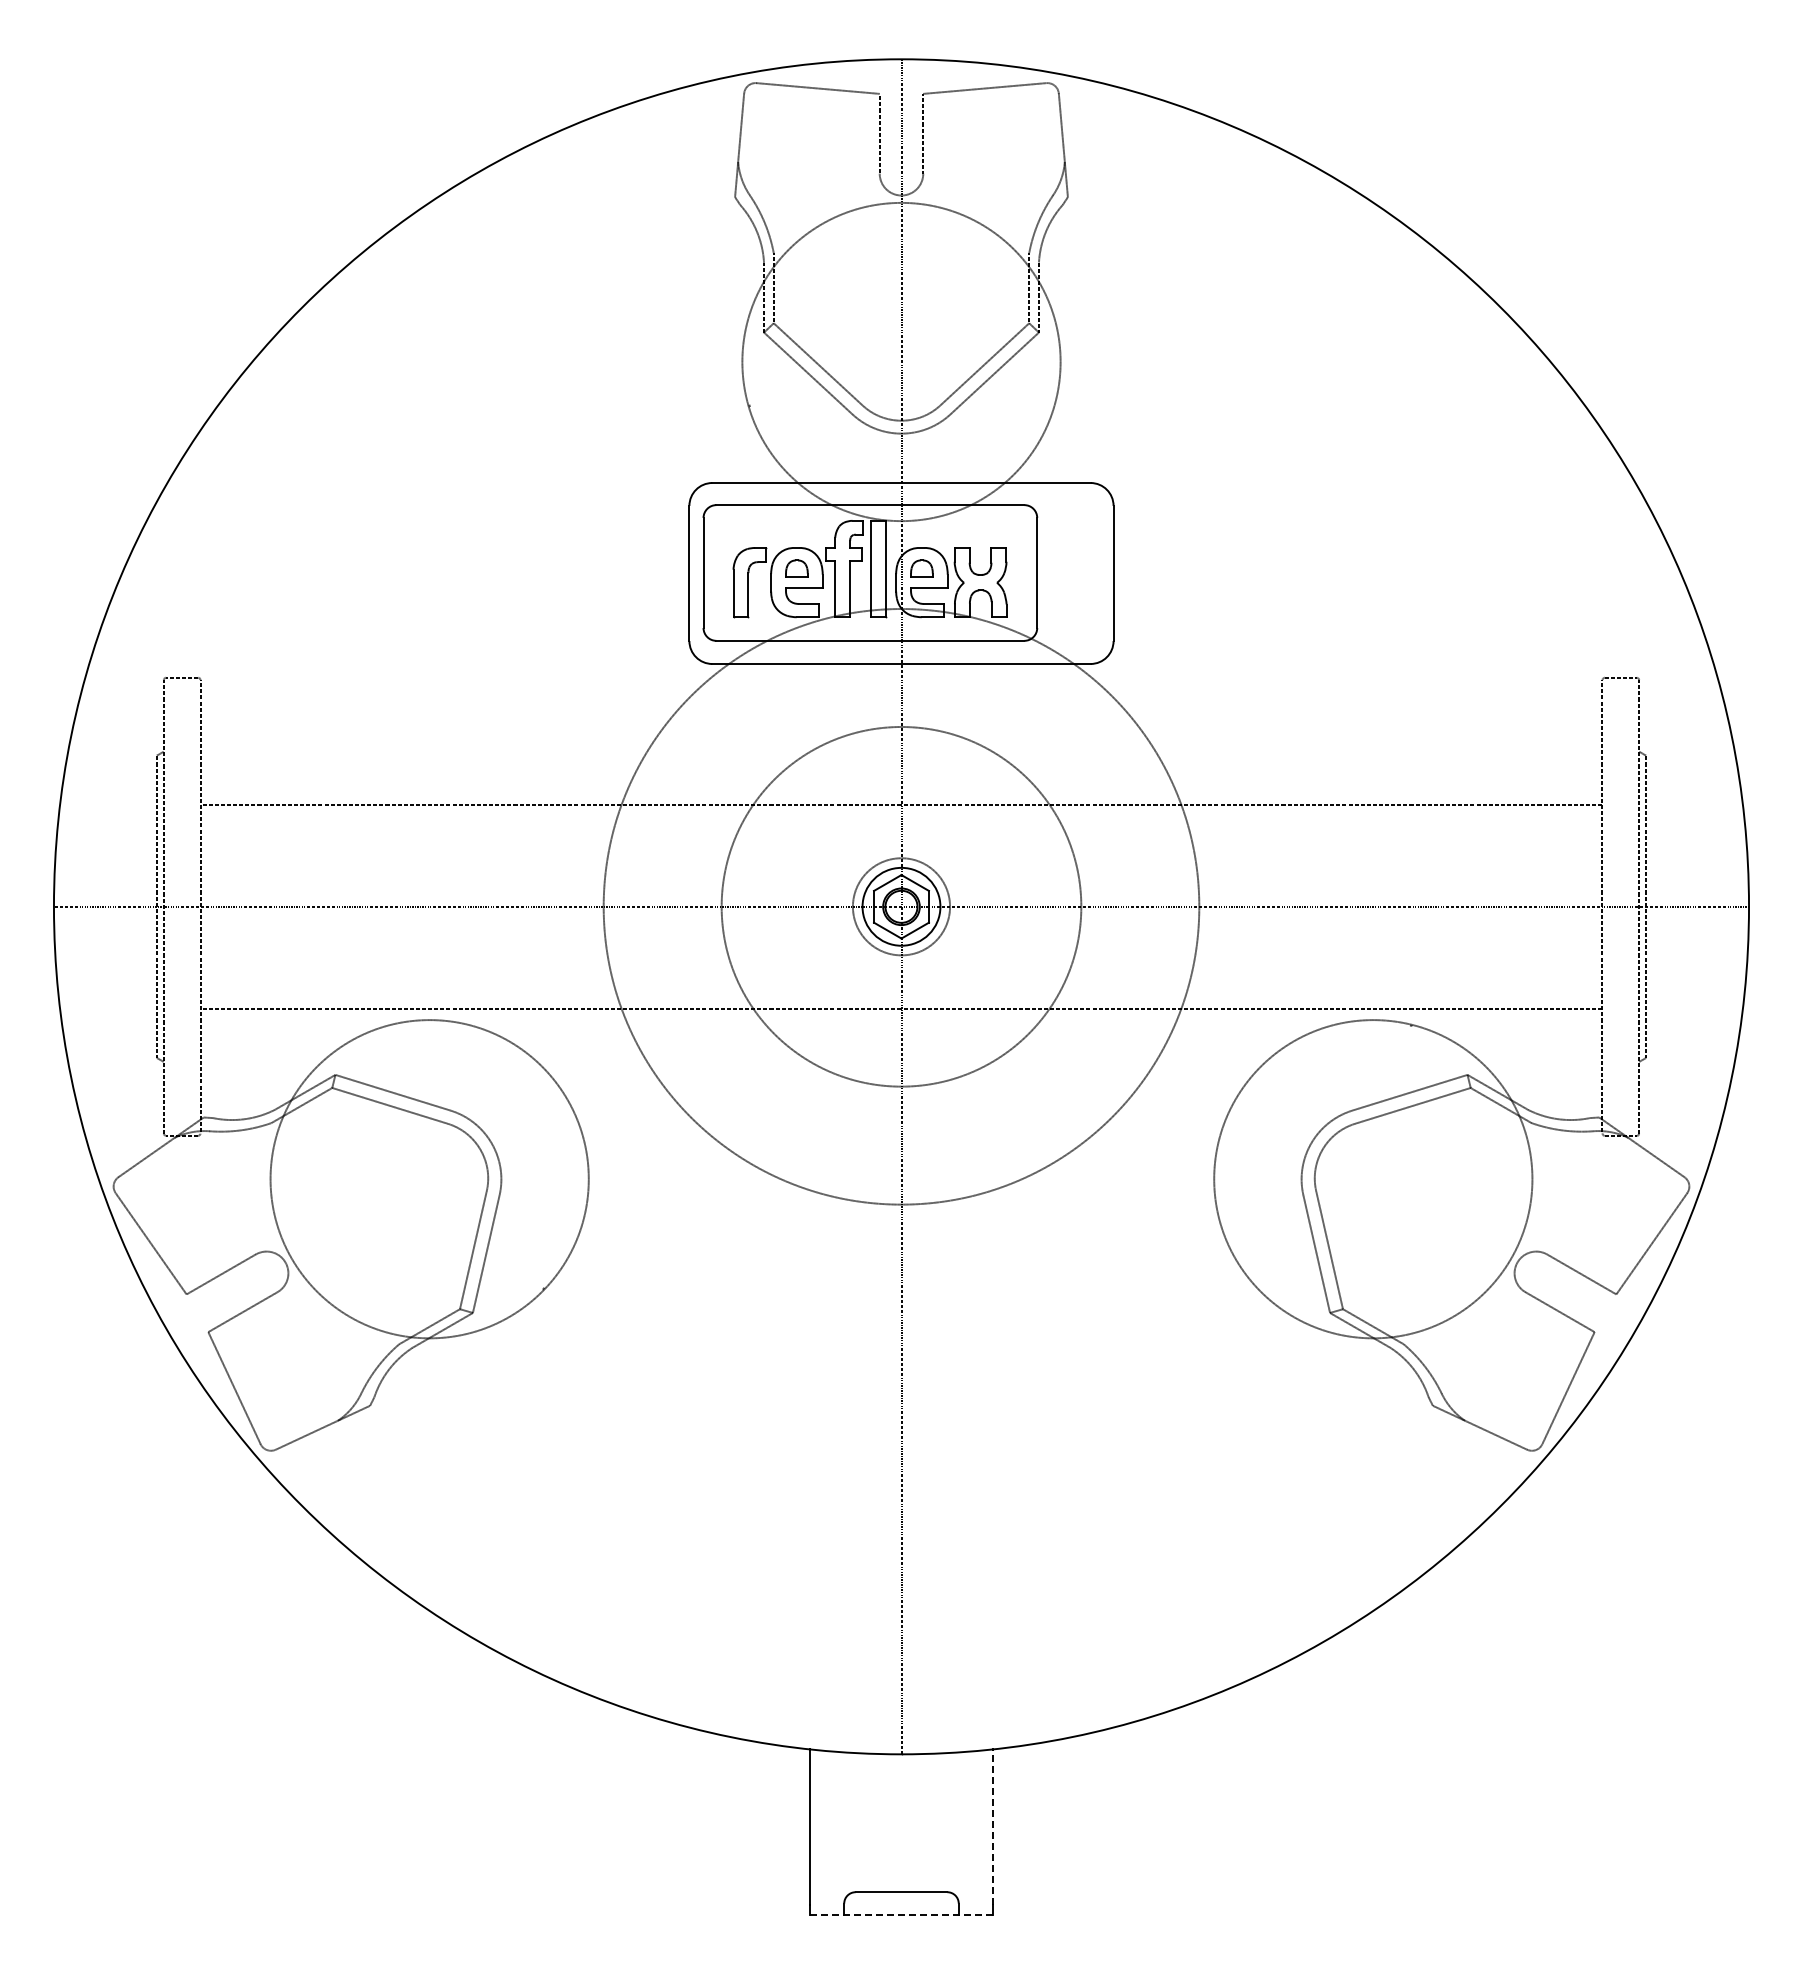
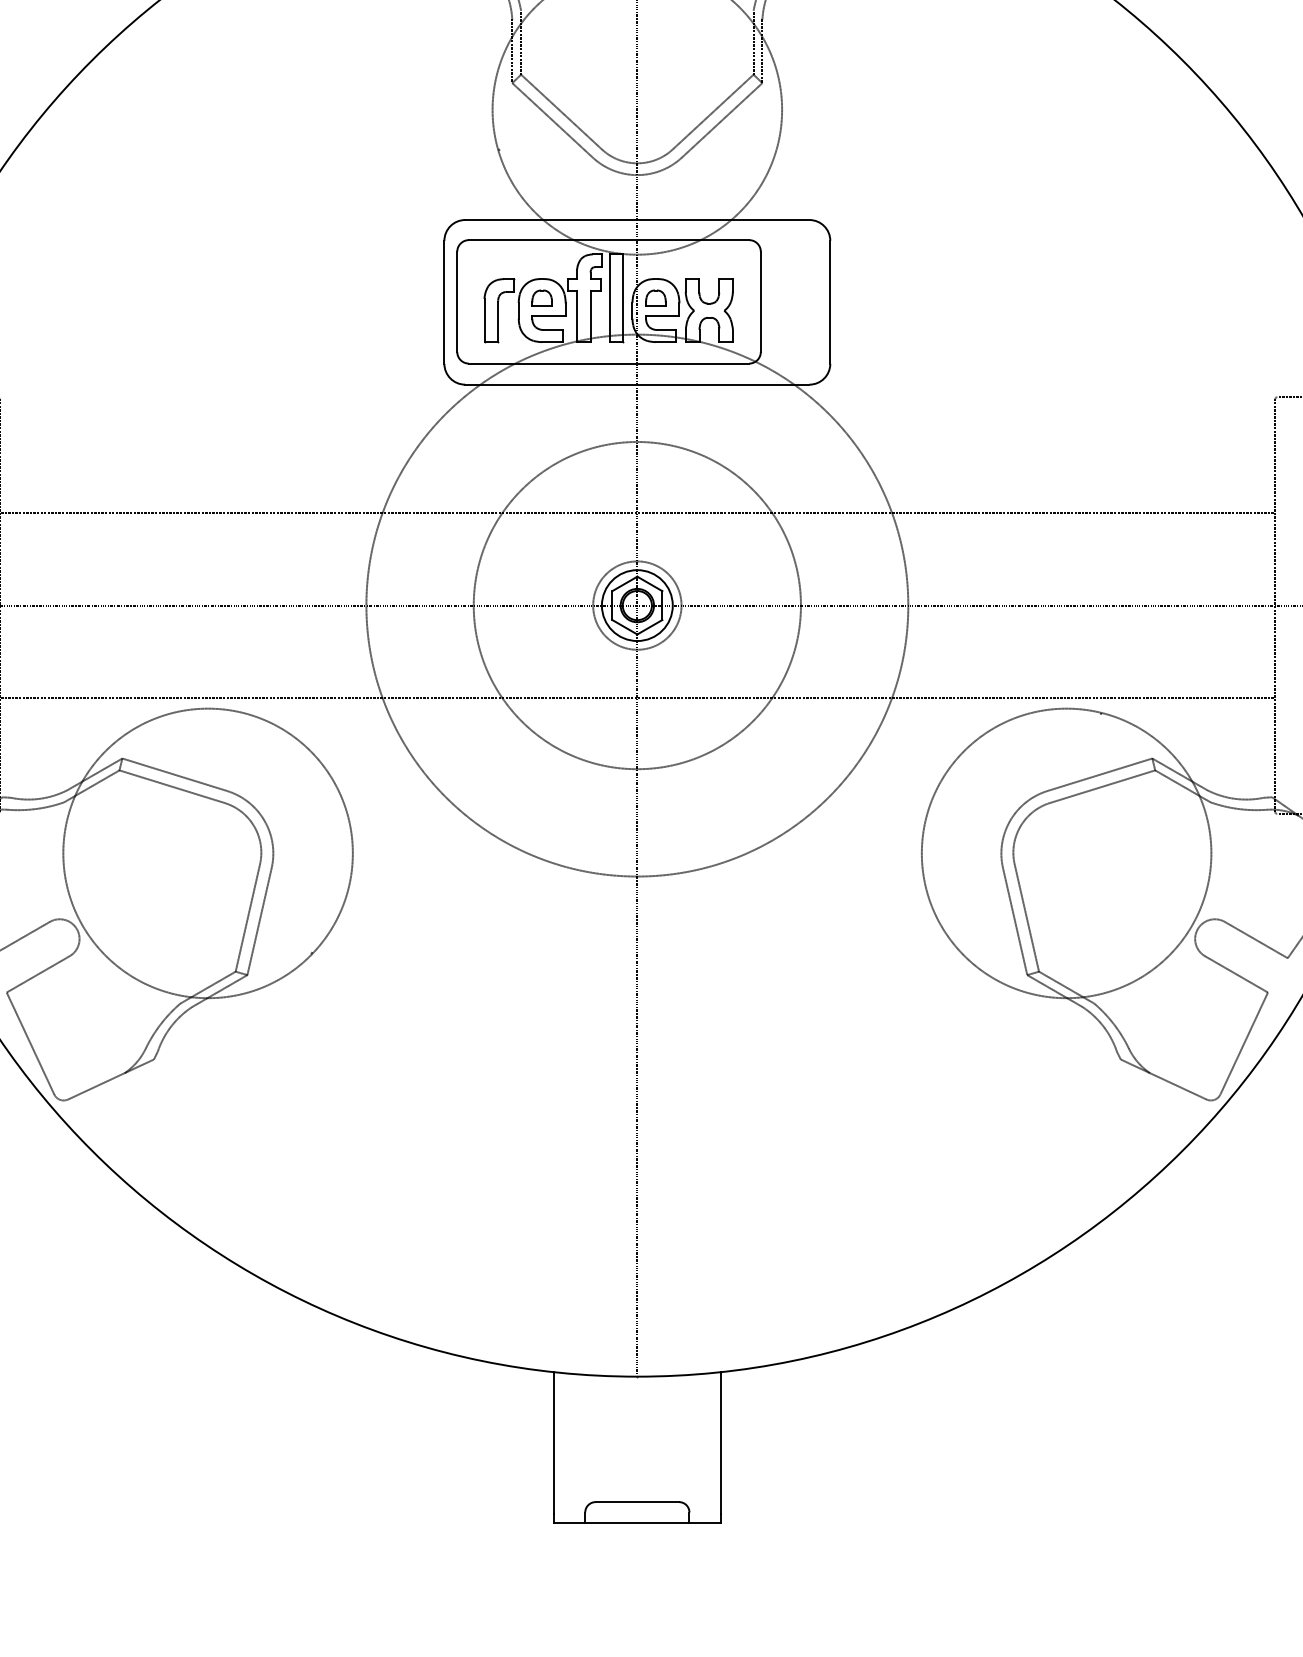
line: (993, 1827) -> (721, 1443), dashed -> solid
line: (901, 1914) -> (637, 1522), dashed -> solid

